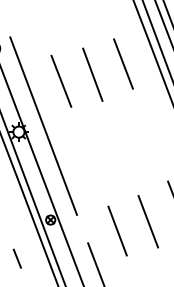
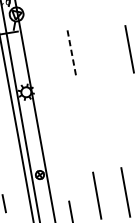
line: (92, 74) -> (100, 53), removed
line: (61, 81) -> (72, 54), solid -> dashed
line: (43, 125) -> (49, 90), removed

